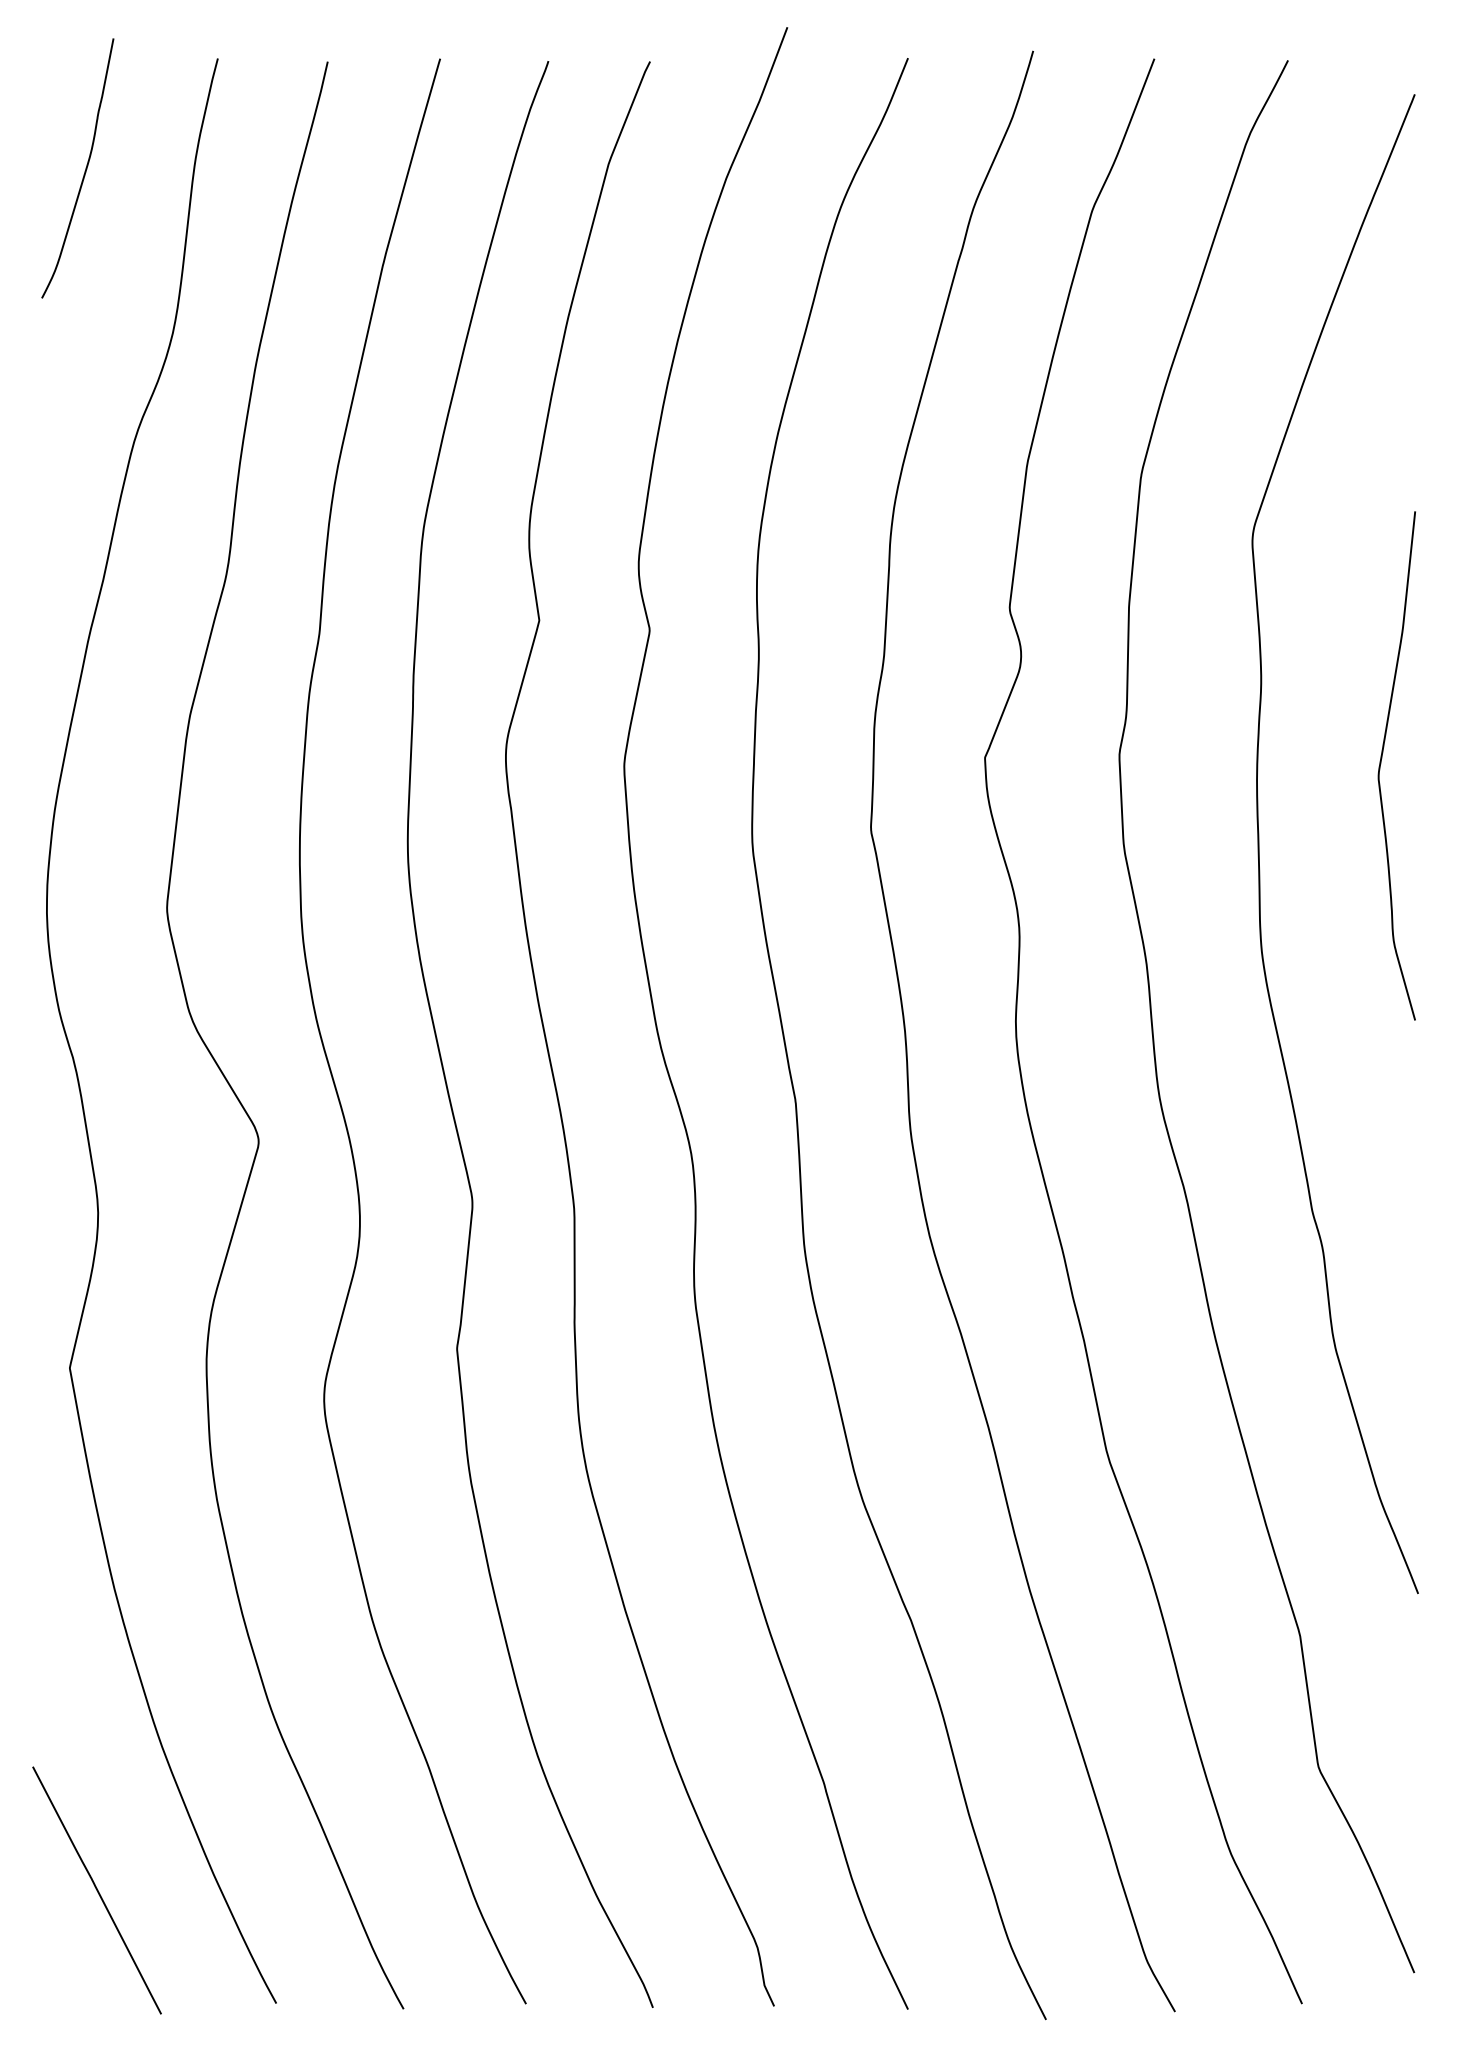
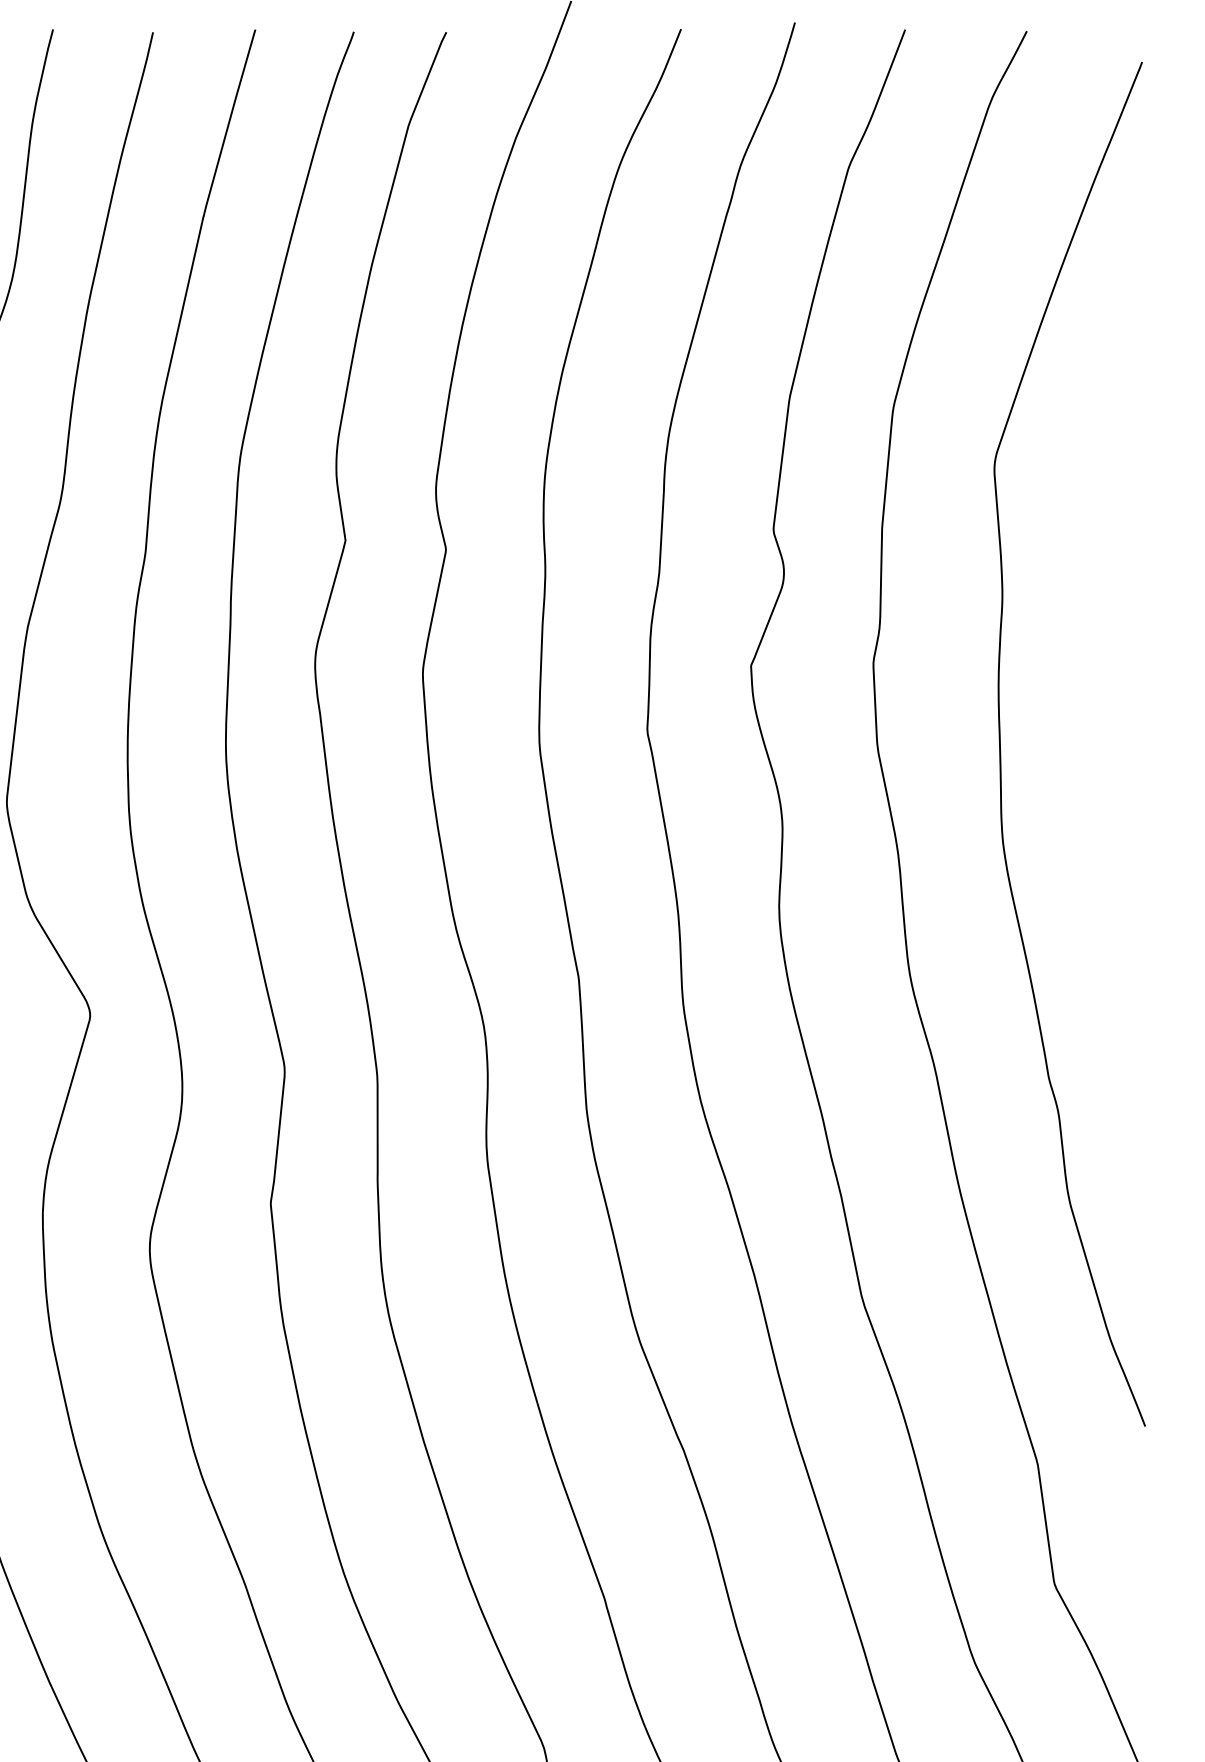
curve: (1381, 764) -> (1111, 671), removed

